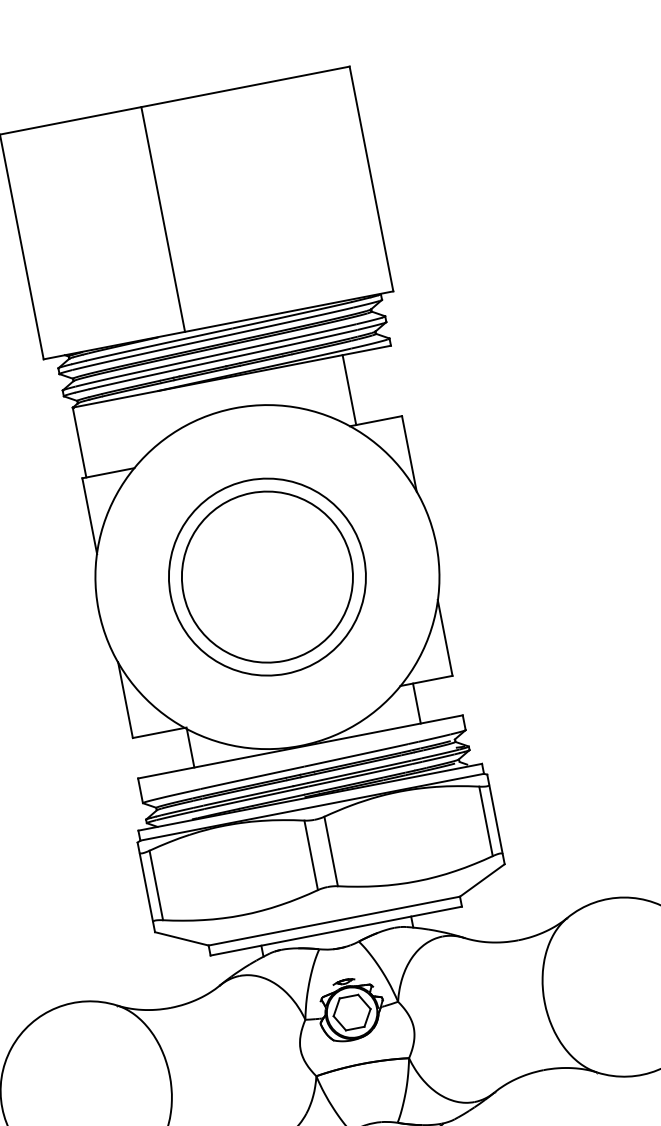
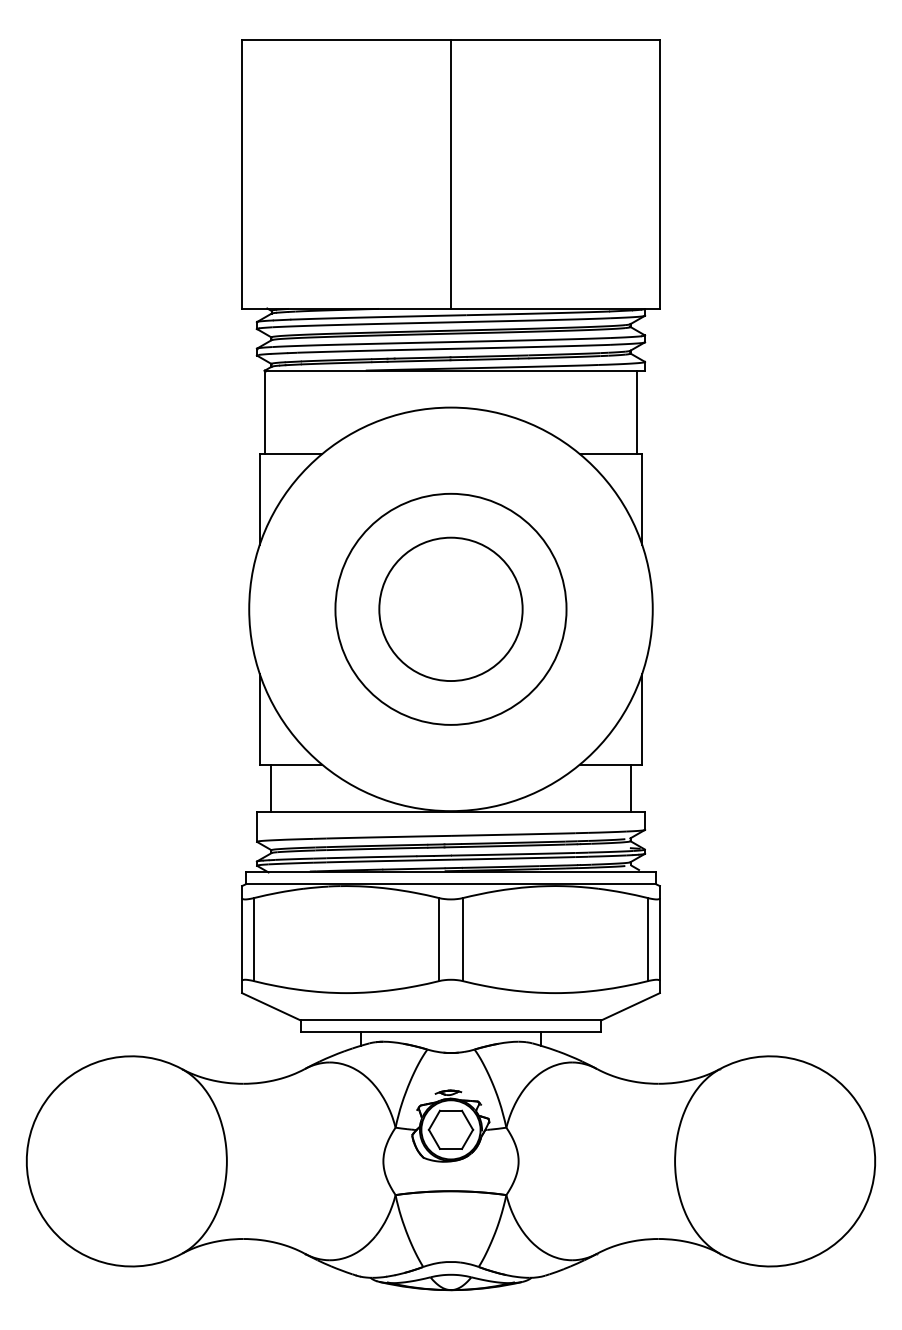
line: (162, 218) -> (450, 173), moved
line: (349, 390) -> (637, 412), moved
circle: (267, 577) -> (450, 609), size x0.71
line: (416, 703) -> (630, 788), moved
line: (190, 747) -> (271, 788), moved

